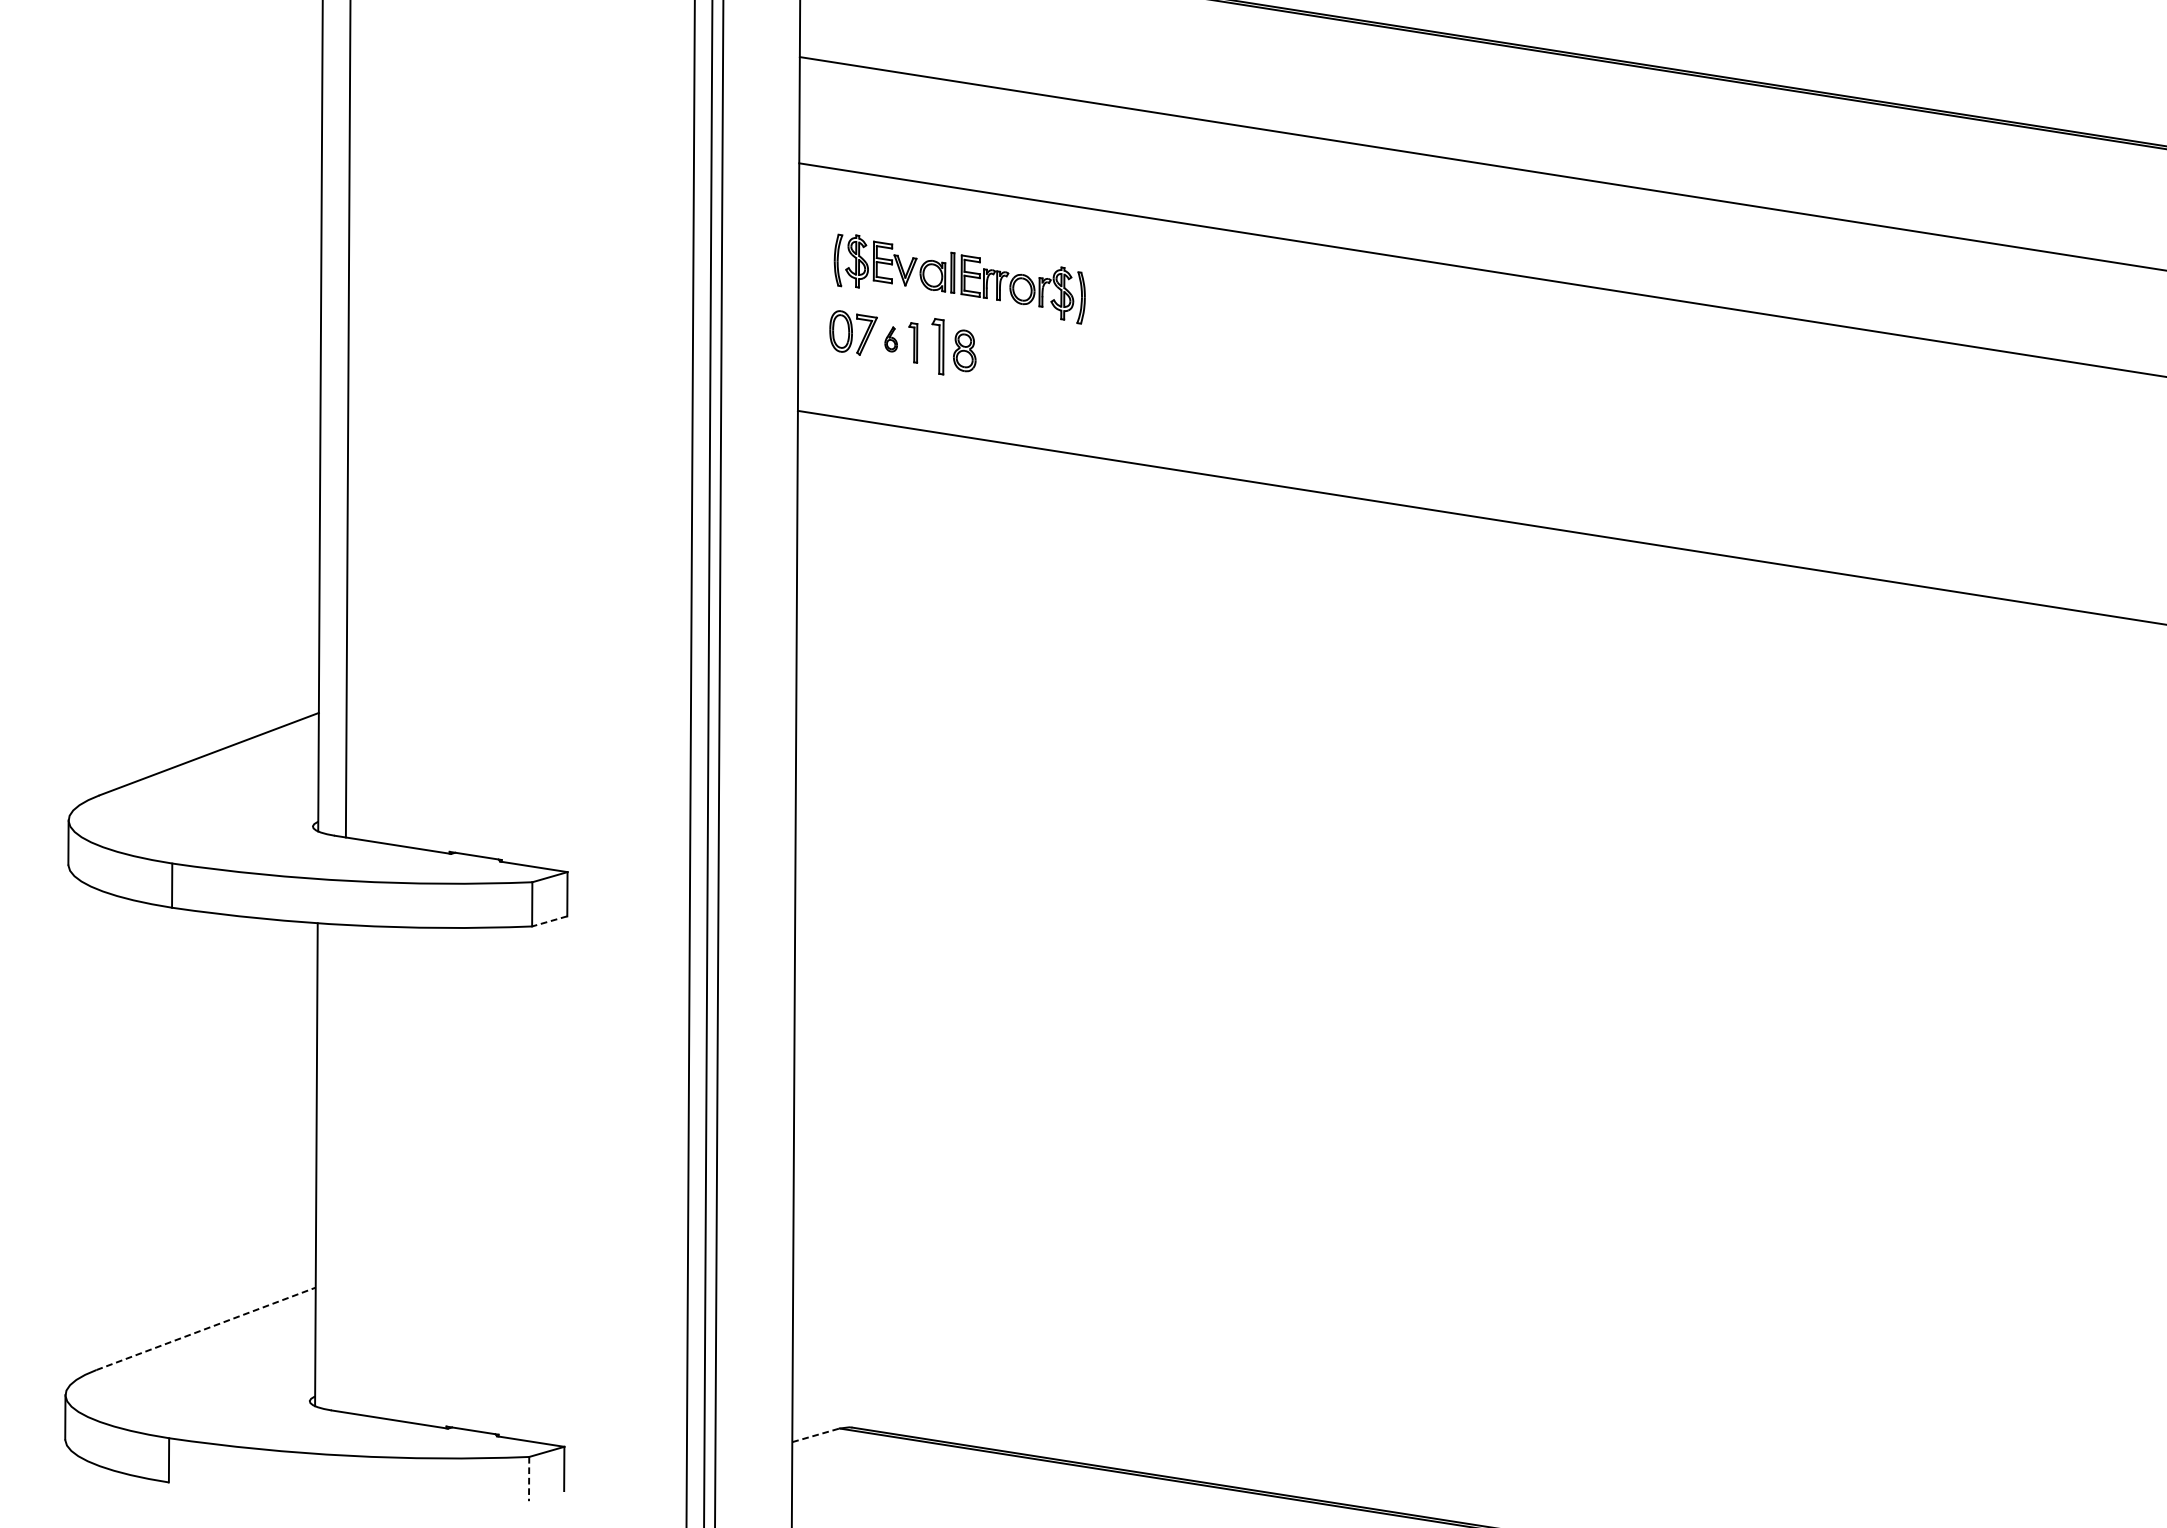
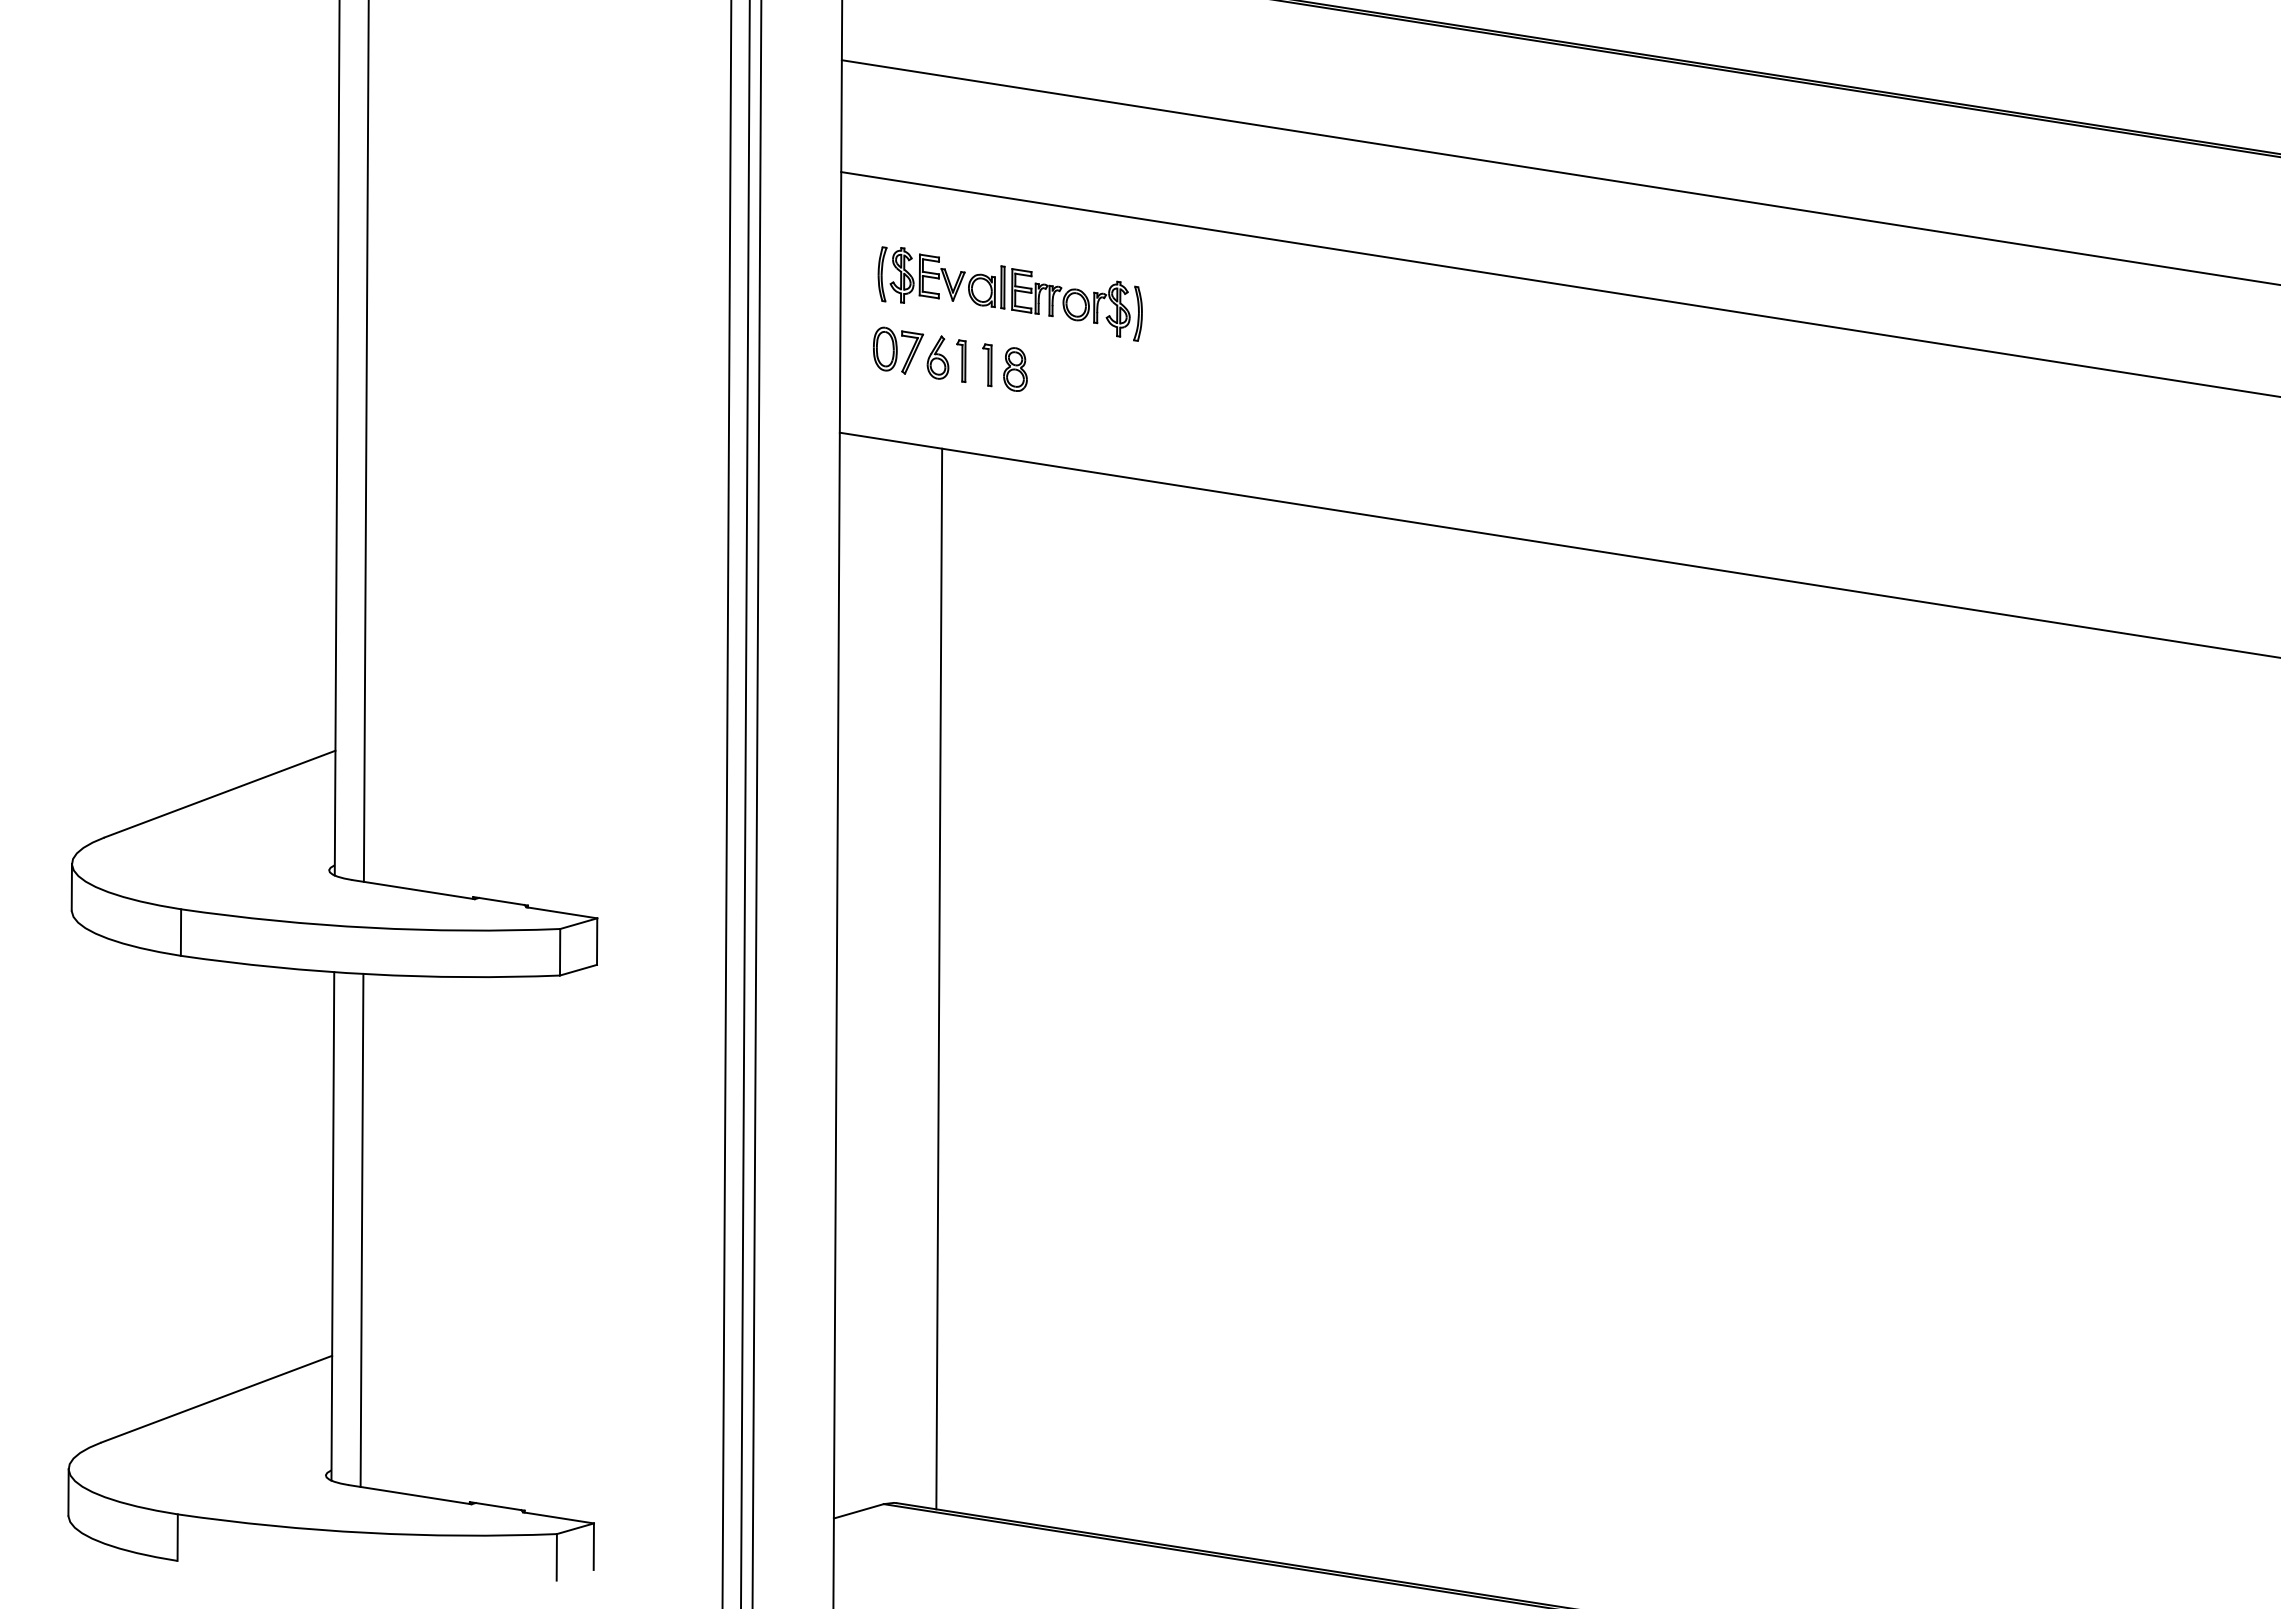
part: (890, 339) -> (937, 357), size x1.67
part: (938, 347) -> (987, 365), size x0.71
line: (549, 921) -> (578, 970), dashed -> solid
line: (892, 929) -> (939, 978), added
line: (343, 1167) -> (361, 1229), added
line: (206, 1329) -> (217, 1399), dashed -> solid
line: (815, 1435) -> (858, 1511), dashed -> solid
line: (528, 1479) -> (556, 1557), dashed -> solid

